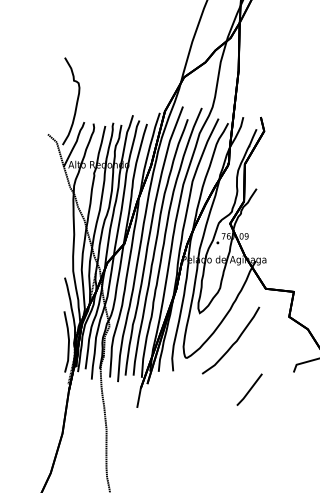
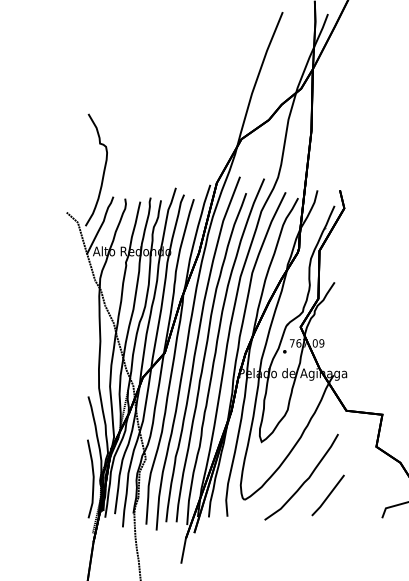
line: (249, 389) -> (327, 495), moved

